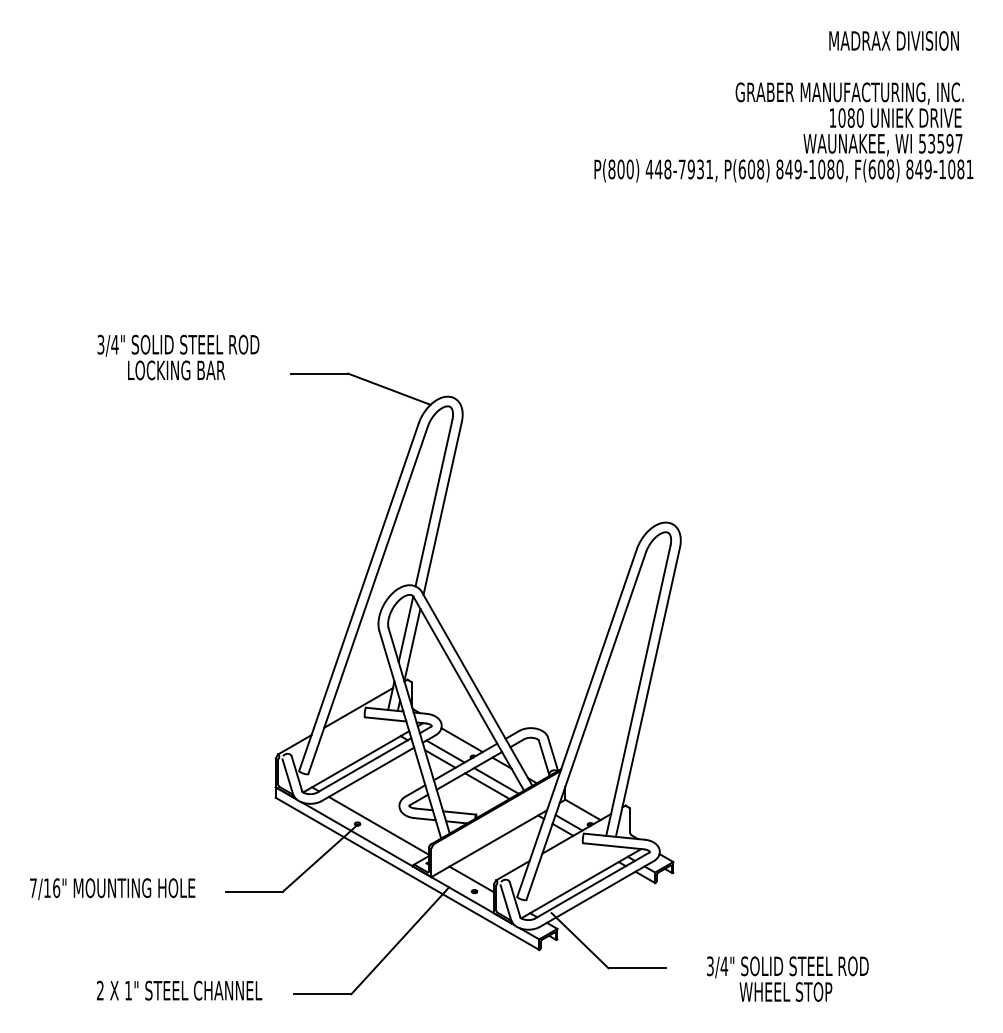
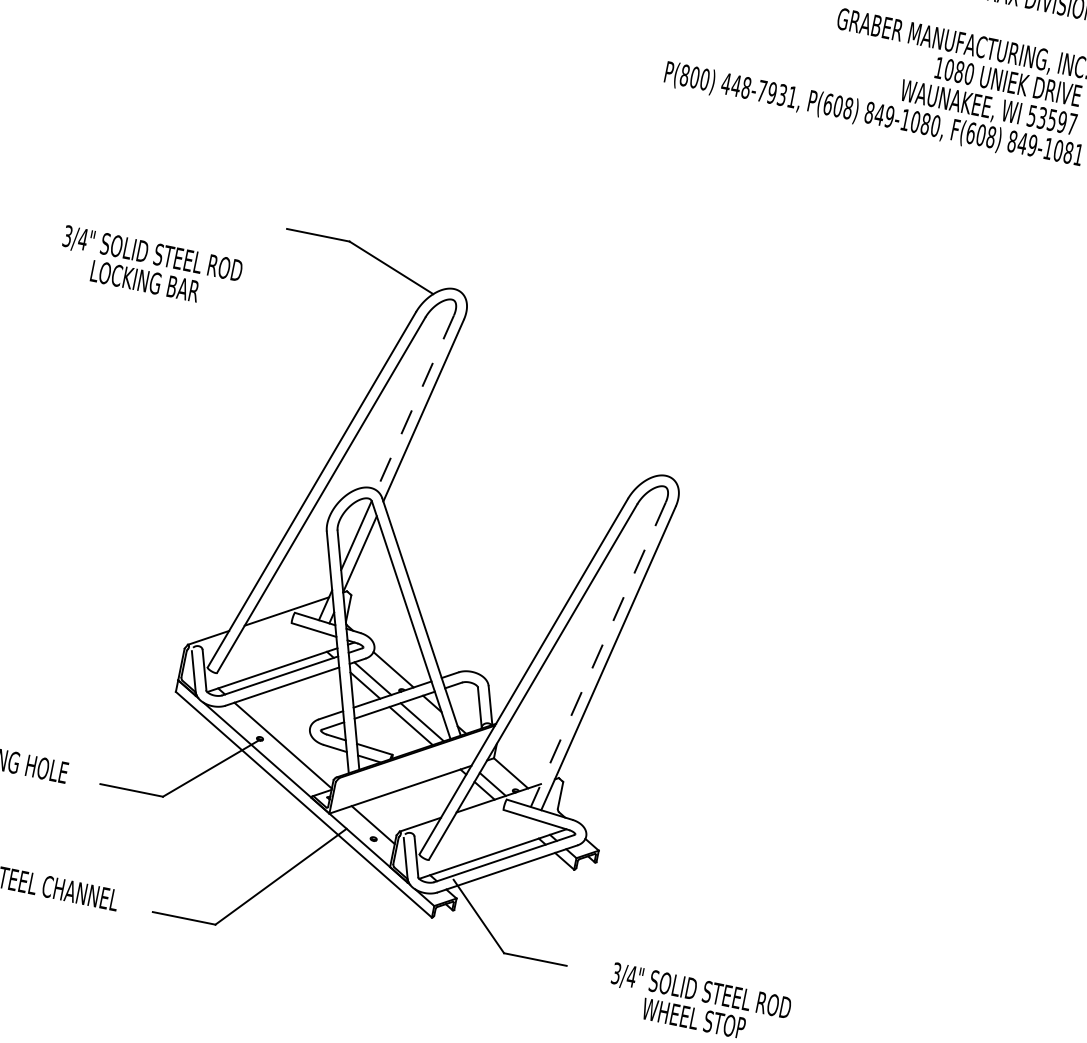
text: (178, 357) -> (150, 267), moved
line: (433, 503) -> (414, 403), solid -> dashed
line: (638, 690) -> (598, 654), solid -> dashed

